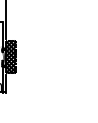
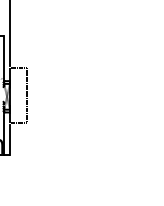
hatch: (11, 56) -> (19, 94), removed

